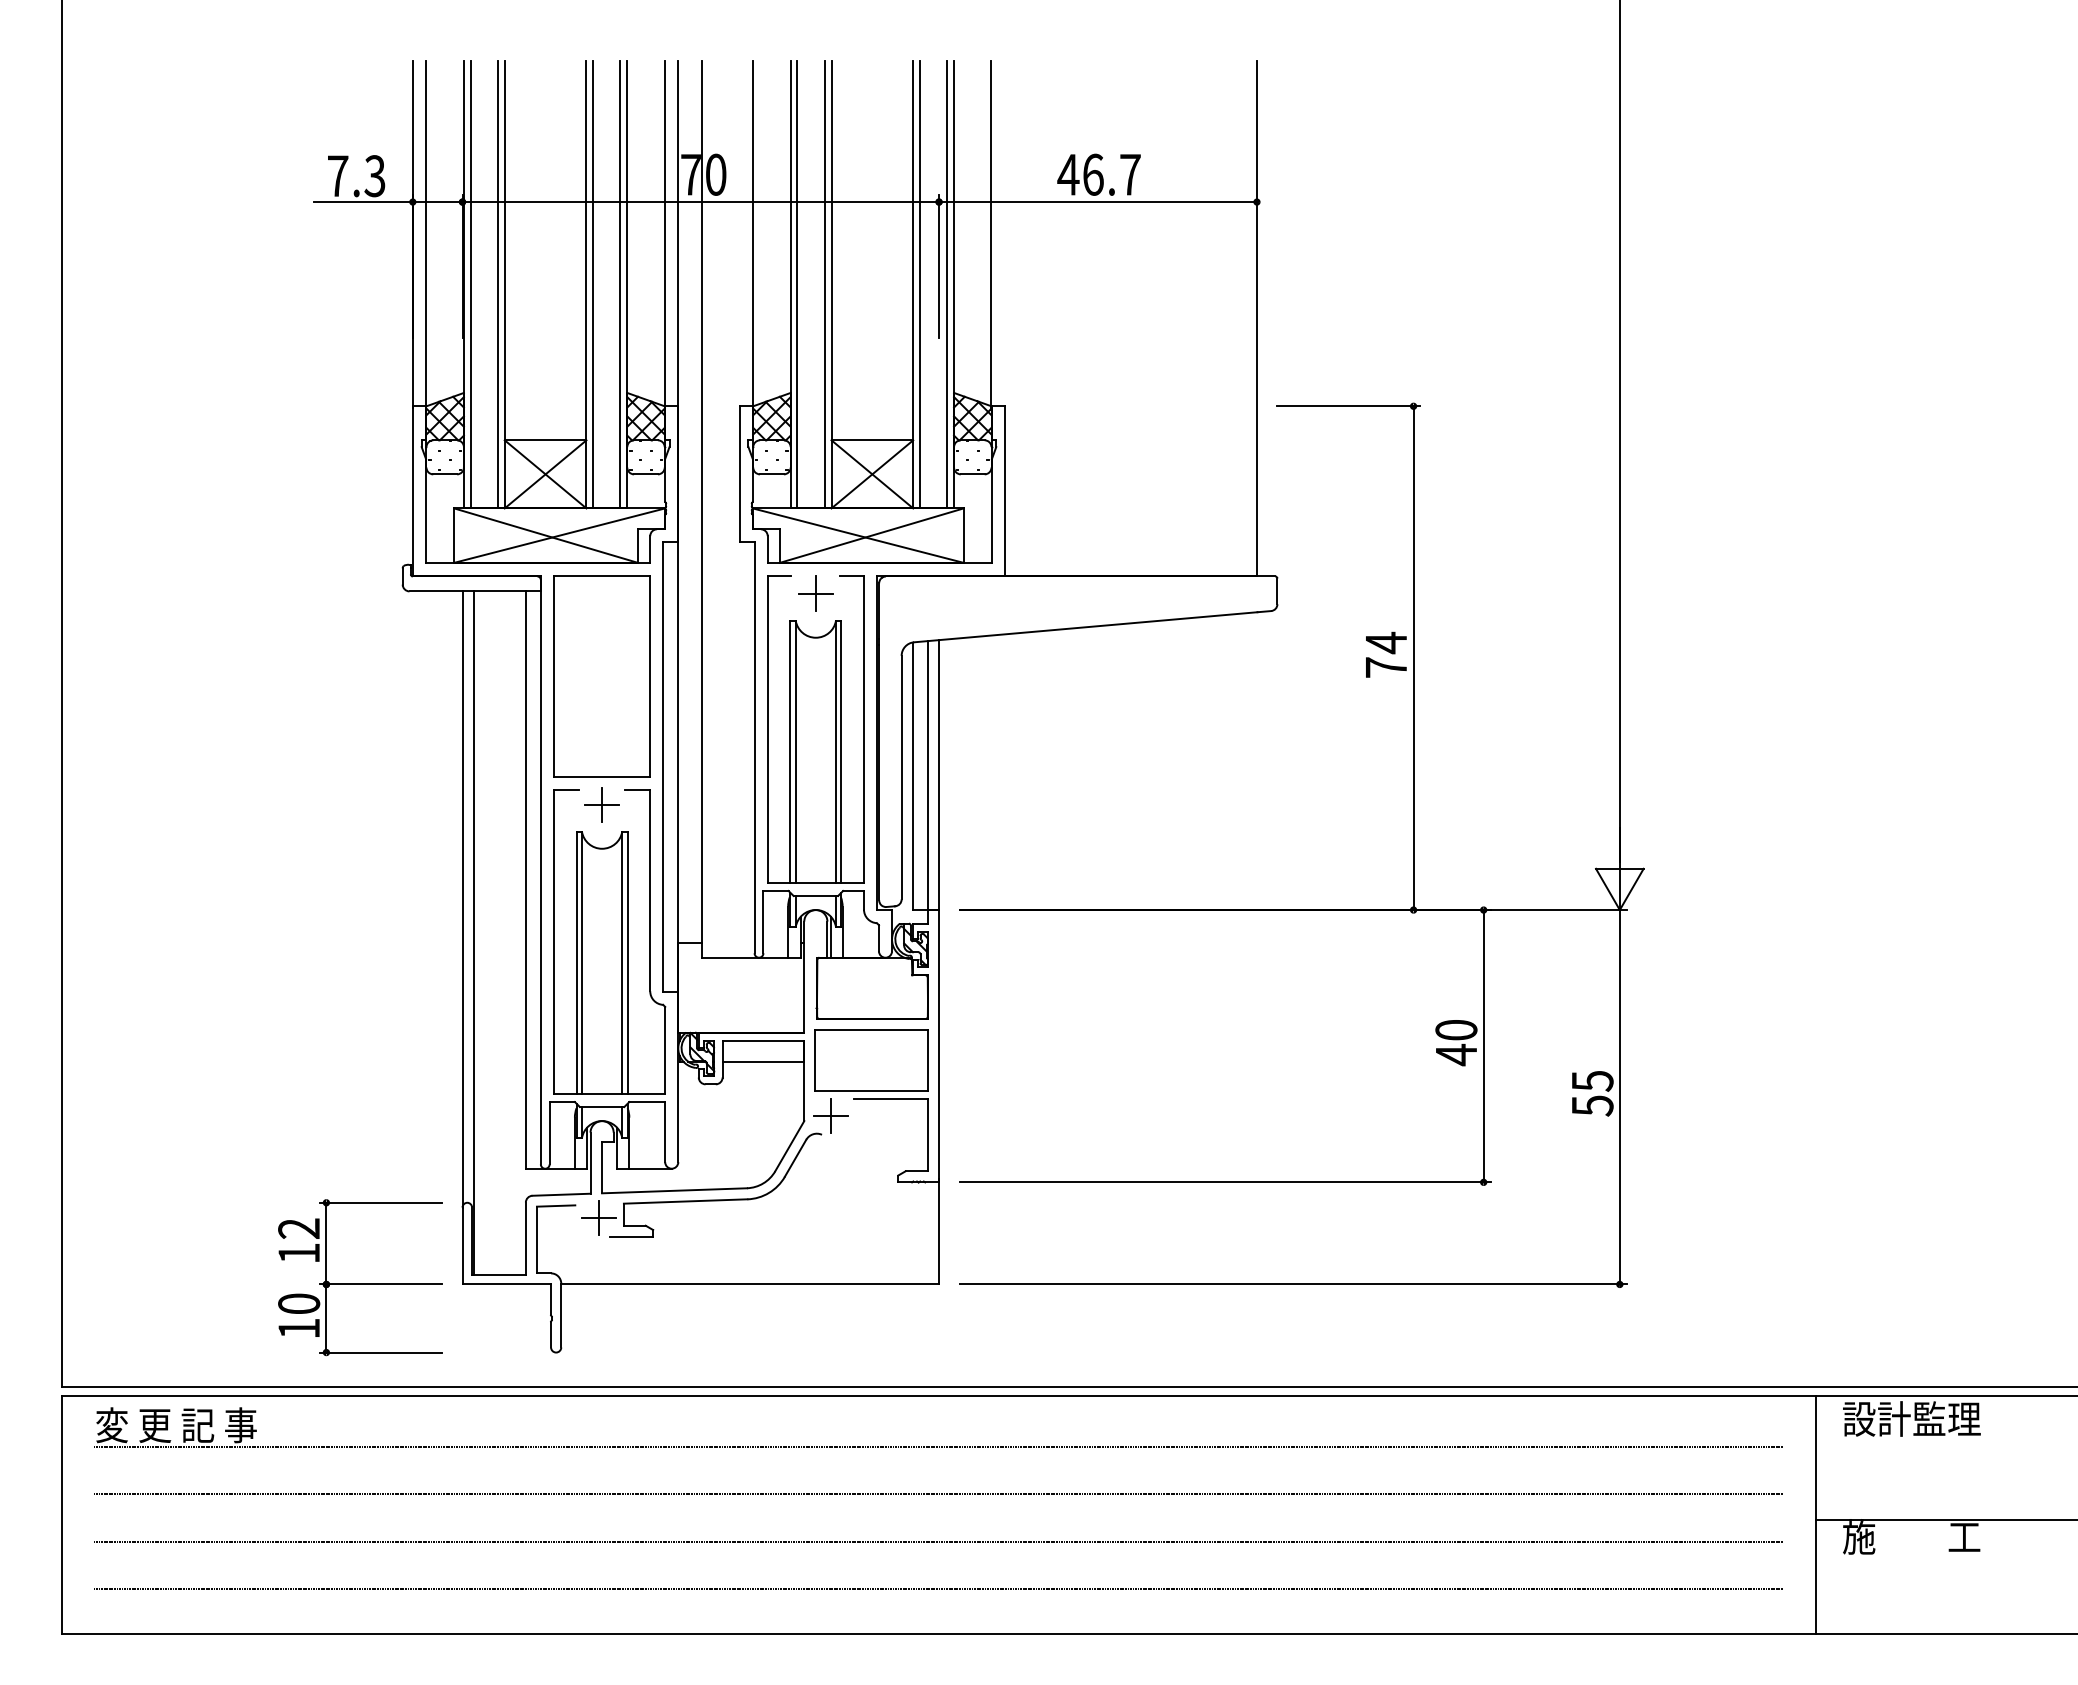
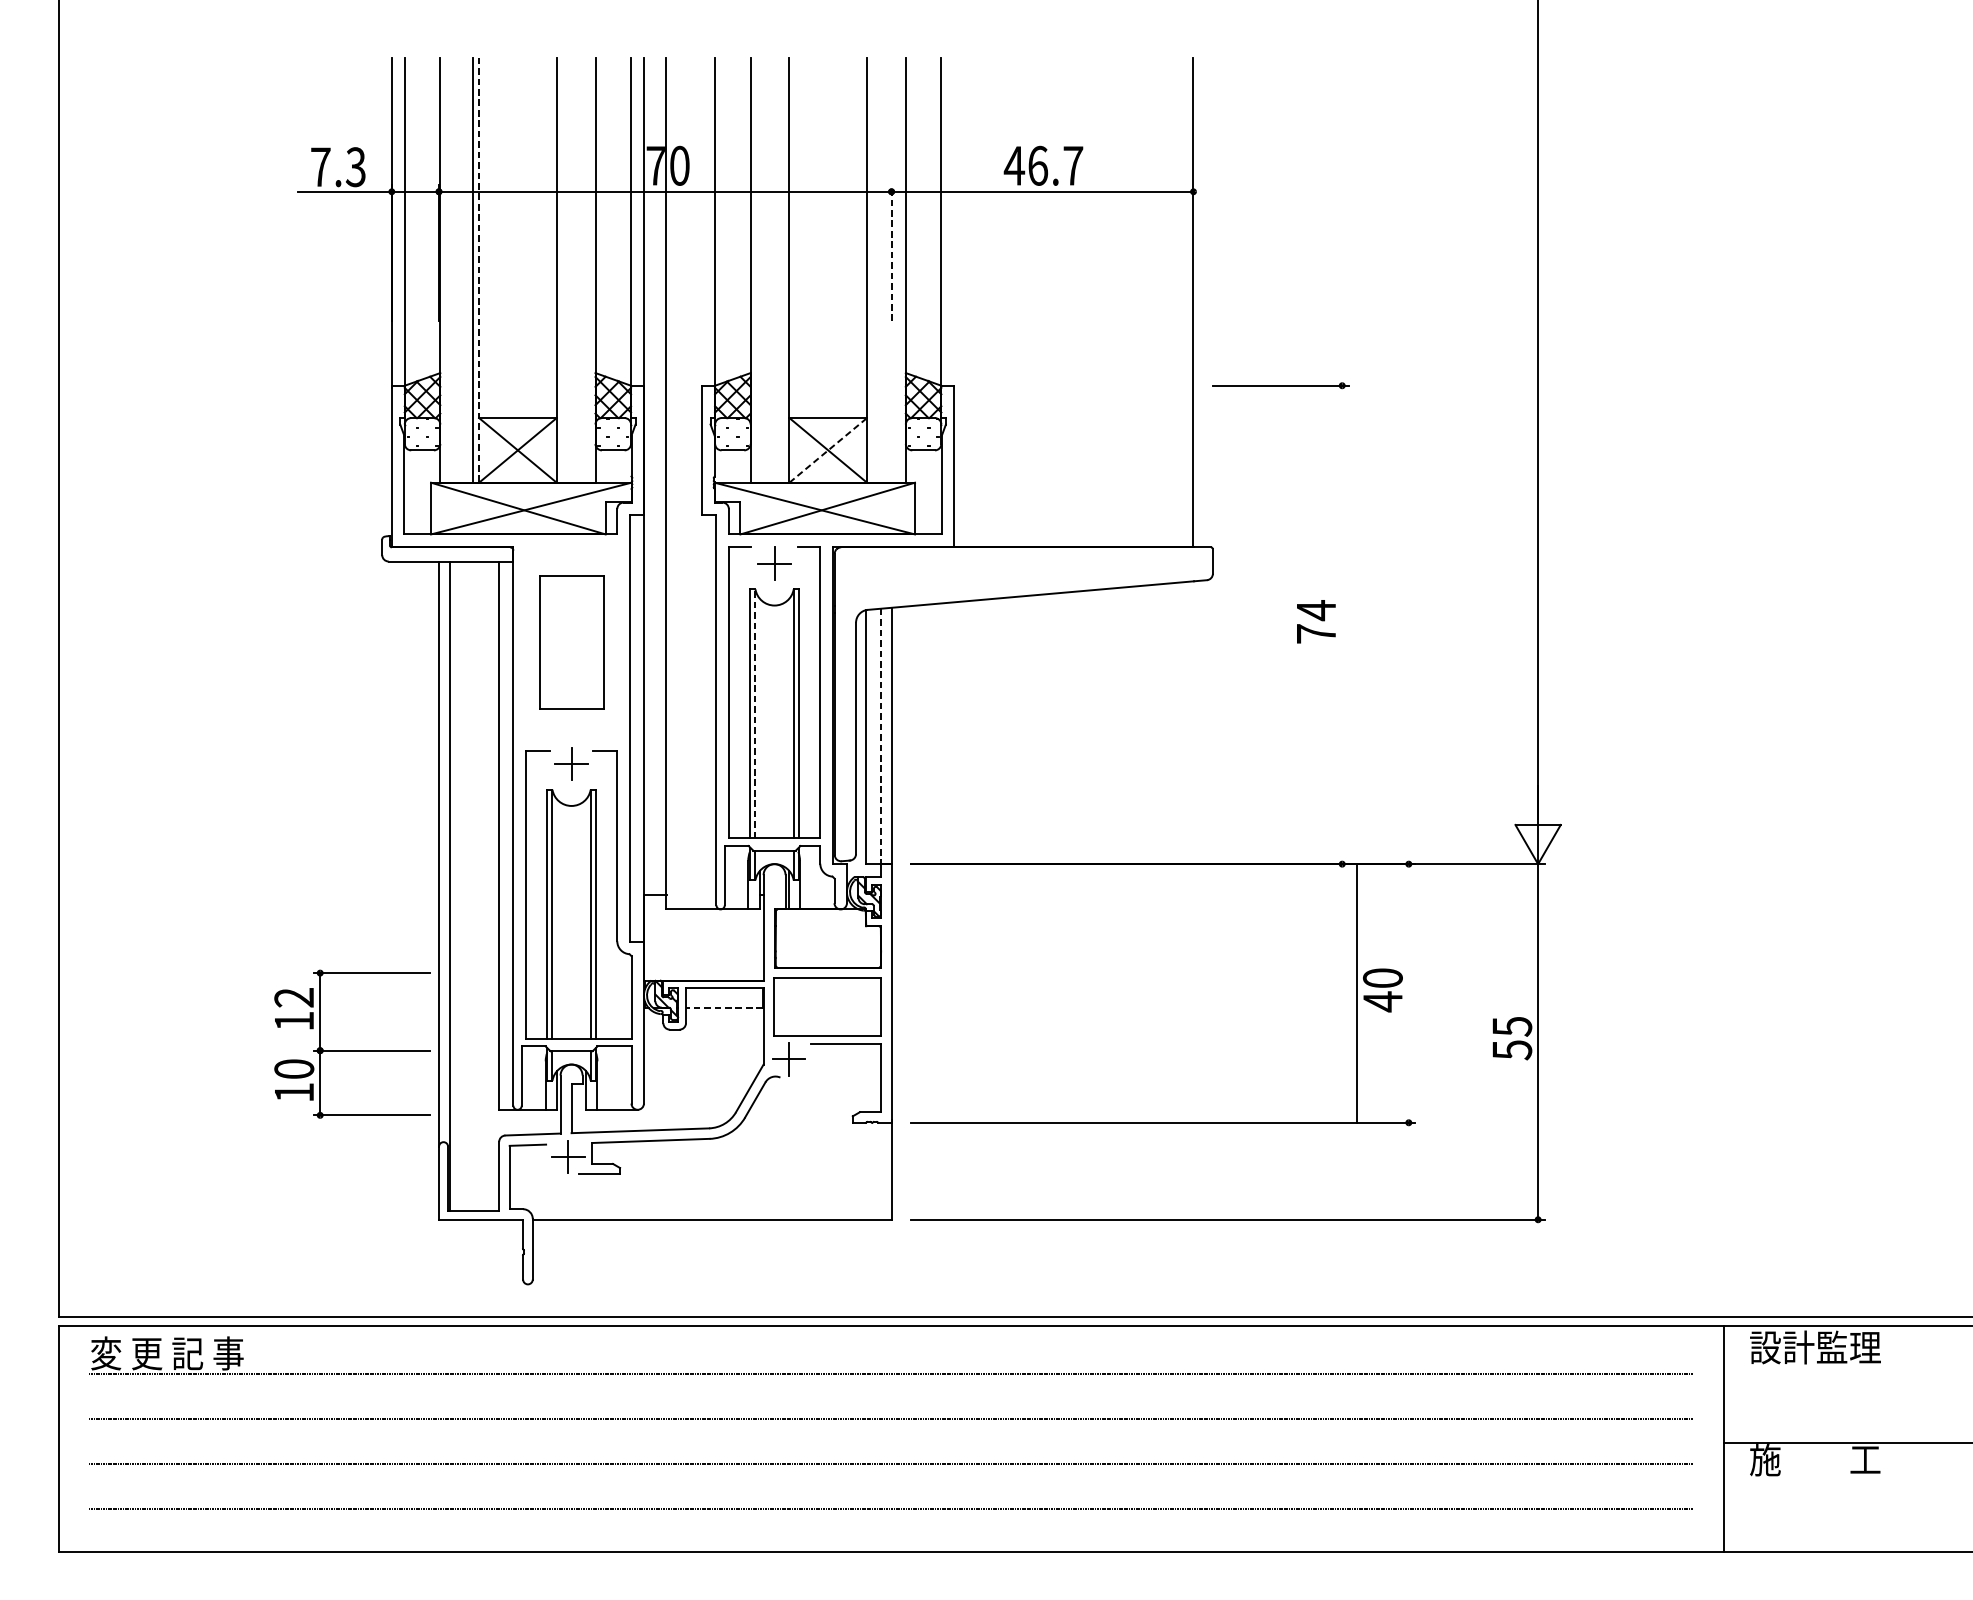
line: (939, 266) -> (892, 252), solid -> dashed
line: (470, 284) -> (446, 270), removed
line: (504, 284) -> (478, 270), solid -> dashed
line: (593, 284) -> (563, 270), removed
line: (620, 284) -> (589, 270), removed
line: (797, 284) -> (757, 270), removed
line: (824, 284) -> (782, 270), removed
line: (920, 284) -> (873, 270), removed
line: (947, 284) -> (899, 270), removed
line: (872, 474) -> (828, 450), solid -> dashed
line: (1413, 658) -> (1342, 625), removed
part: (601, 676) -> (571, 642), size x0.7
line: (795, 751) -> (755, 713), solid -> dashed
line: (927, 776) -> (880, 737), solid -> dashed
line: (1483, 1046) -> (1356, 993), moved
line: (763, 1061) -> (724, 1007), solid -> dashed
part: (360, 1277) -> (352, 1044), moved

